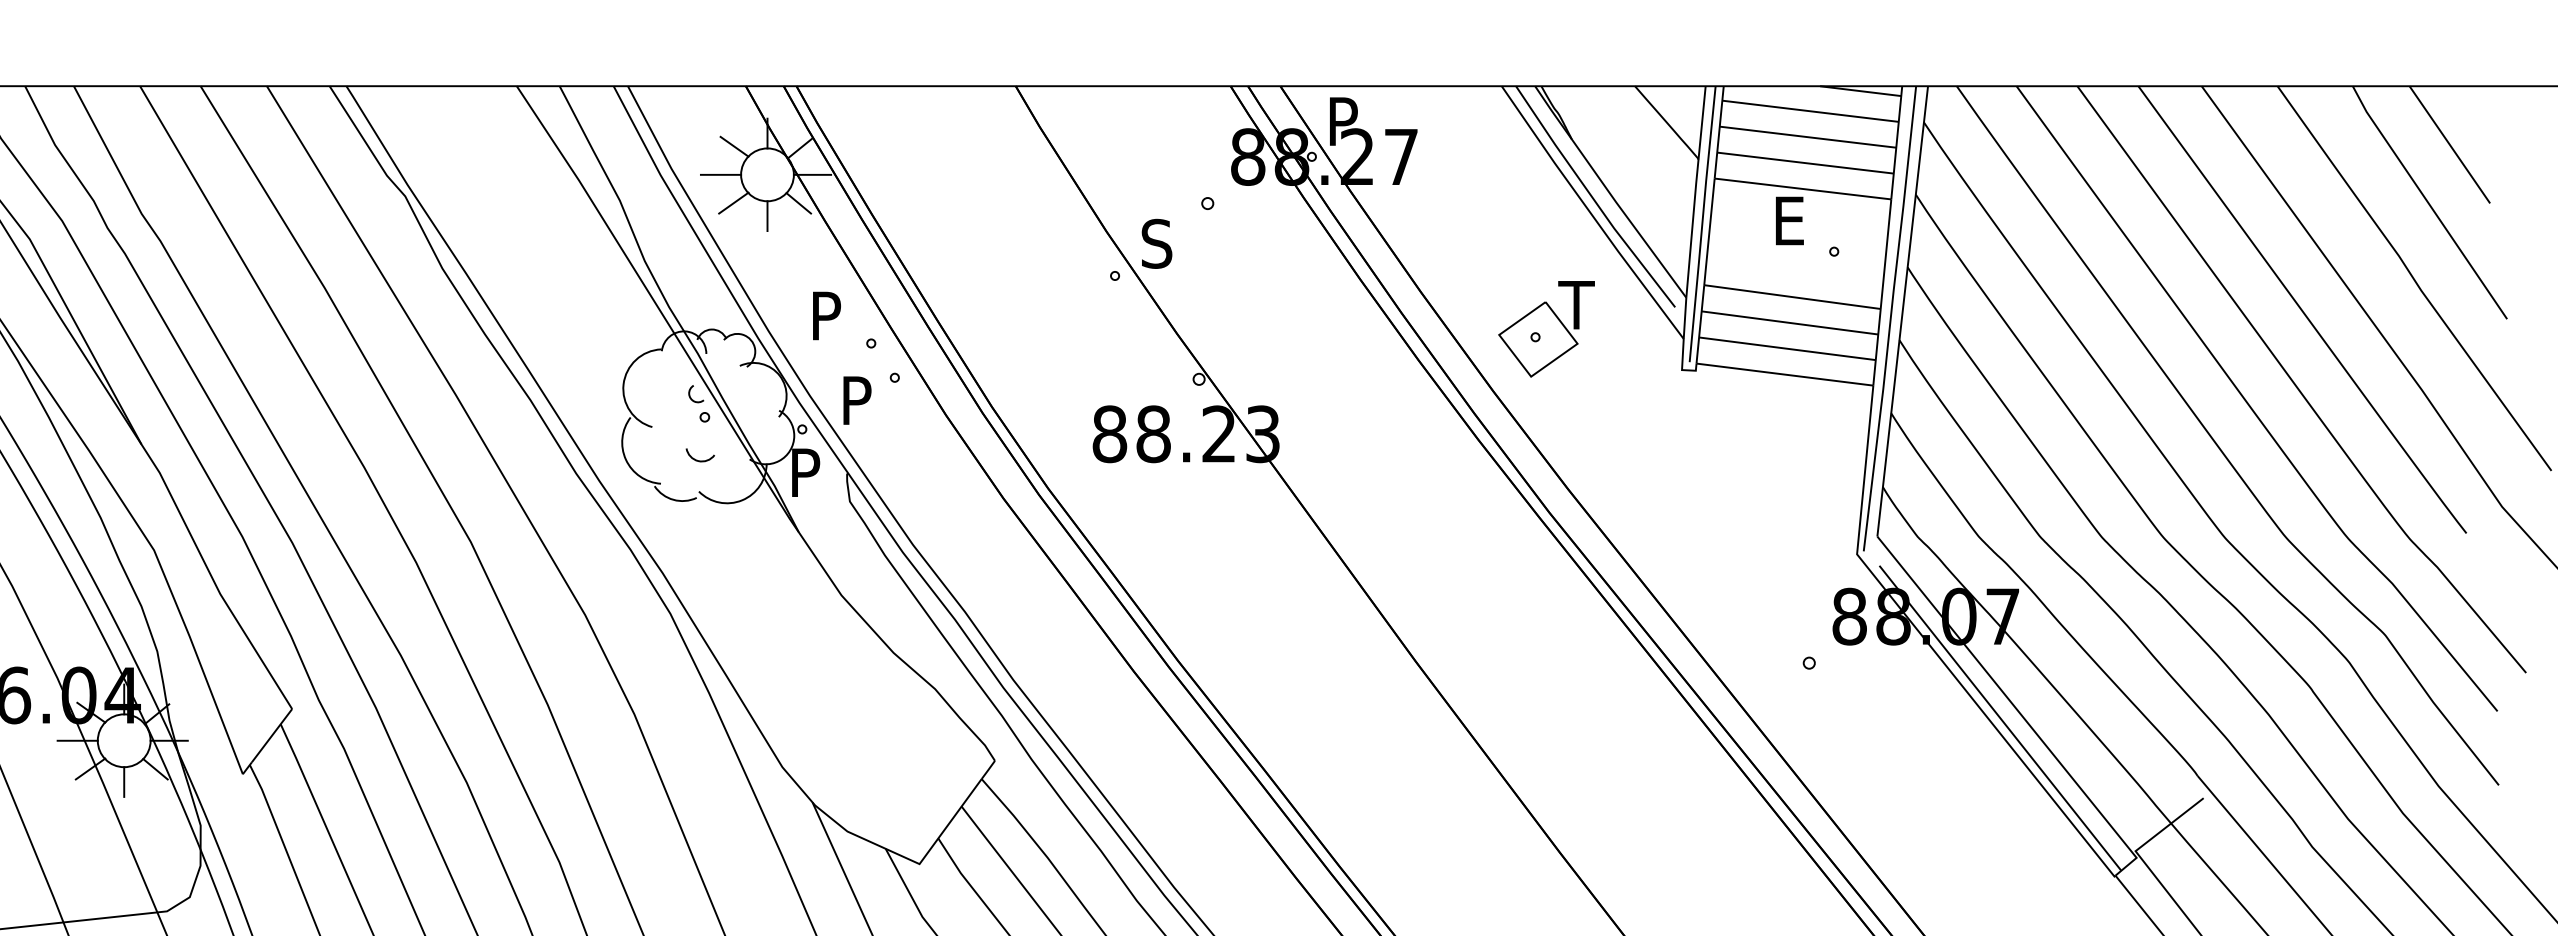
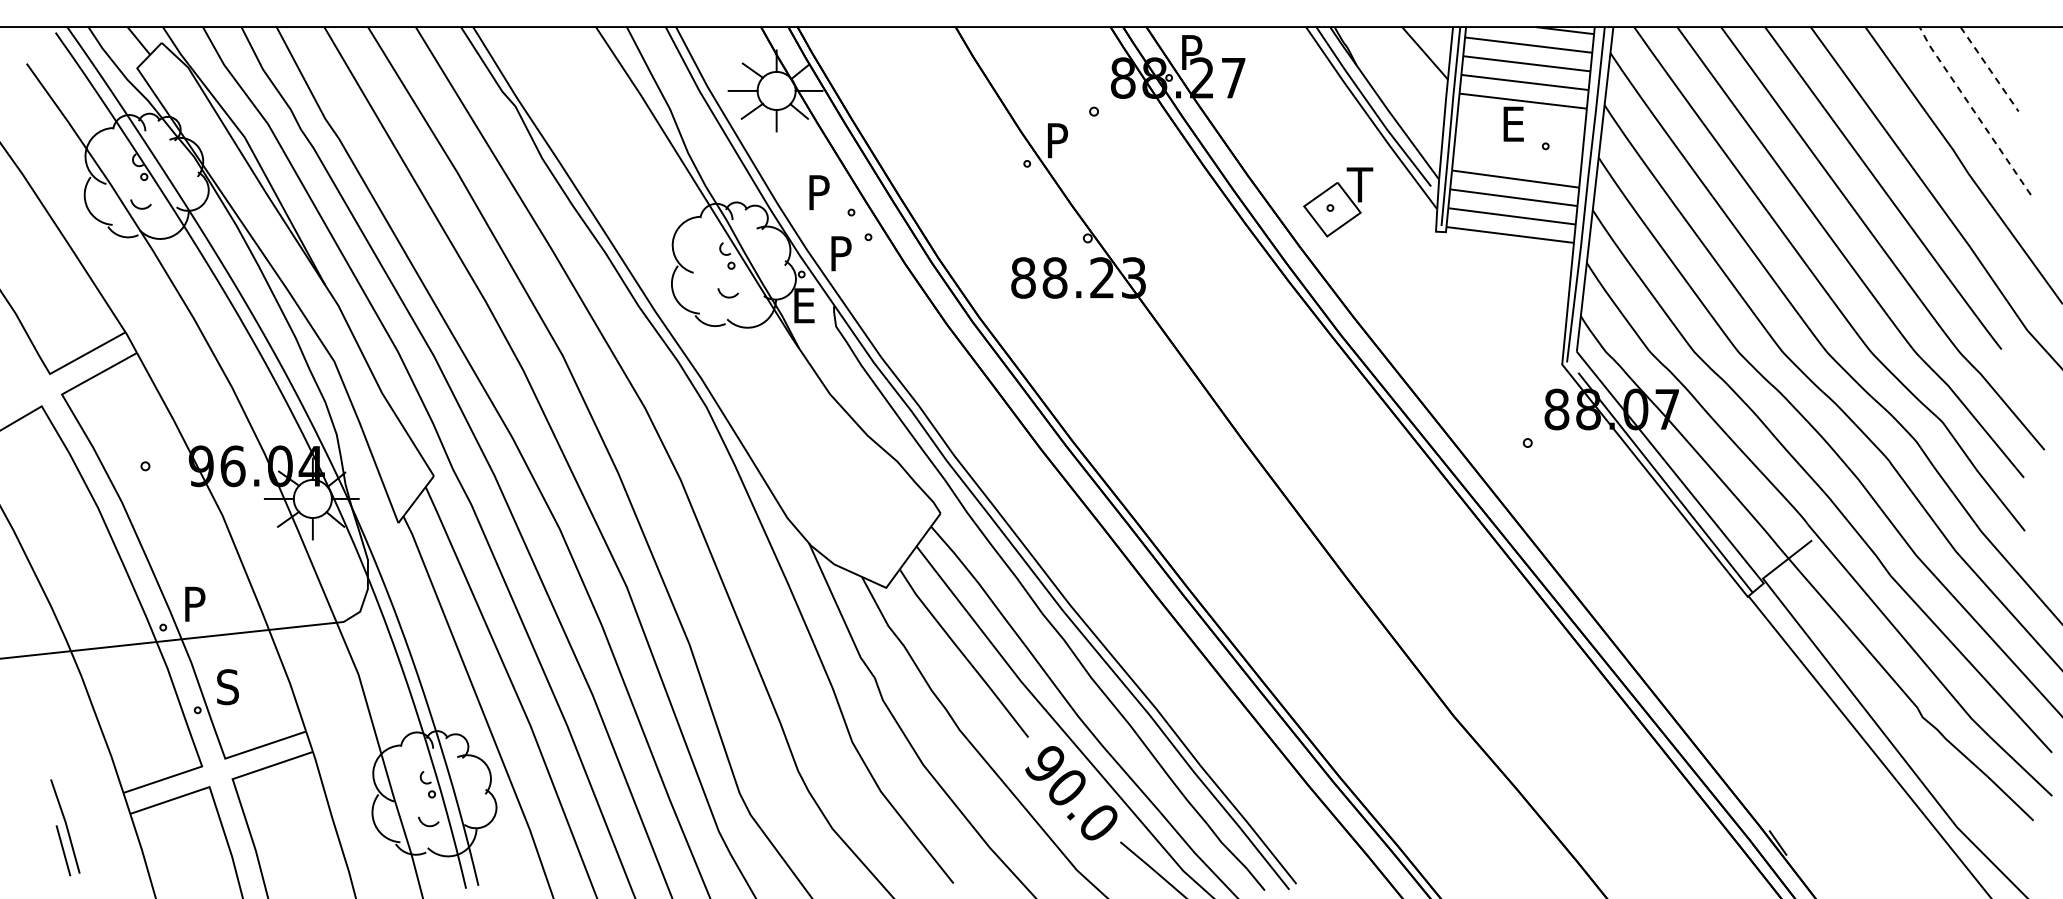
line: (2449, 145) -> (1989, 69), solid -> dashed
line: (2427, 201) -> (1973, 110), solid -> dashed
text: (1157, 243) -> (1057, 140), S -> P
text: (808, 472) -> (806, 305), P -> E

